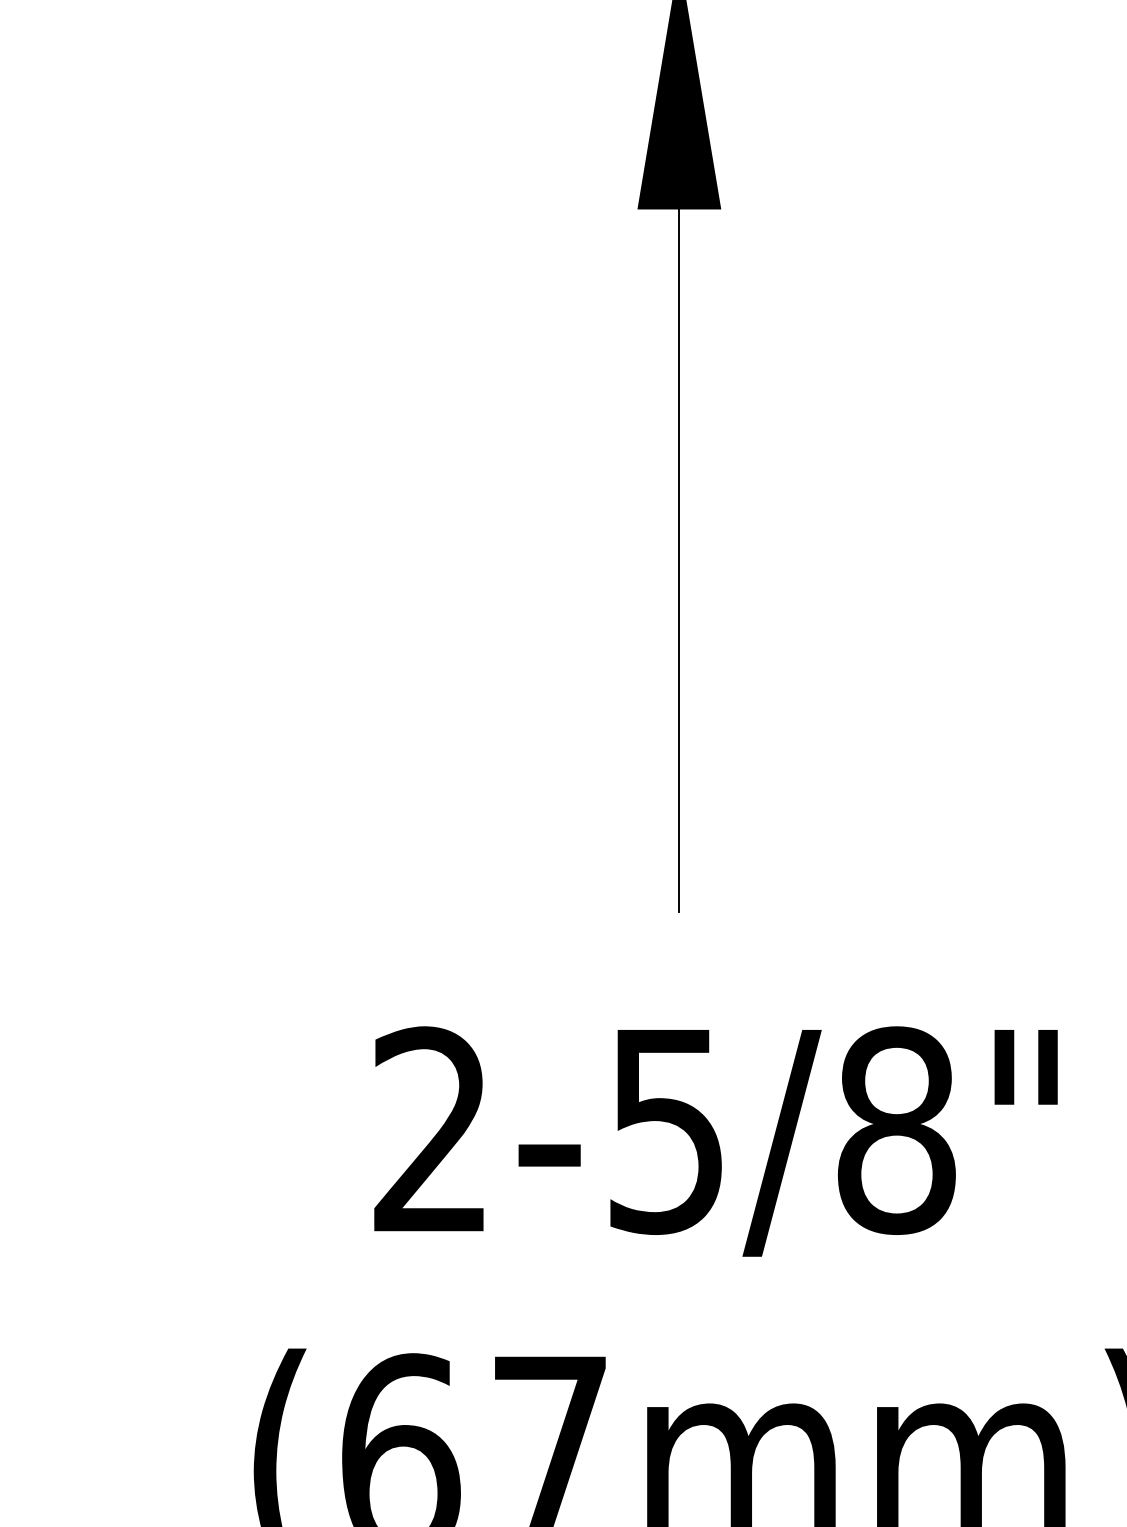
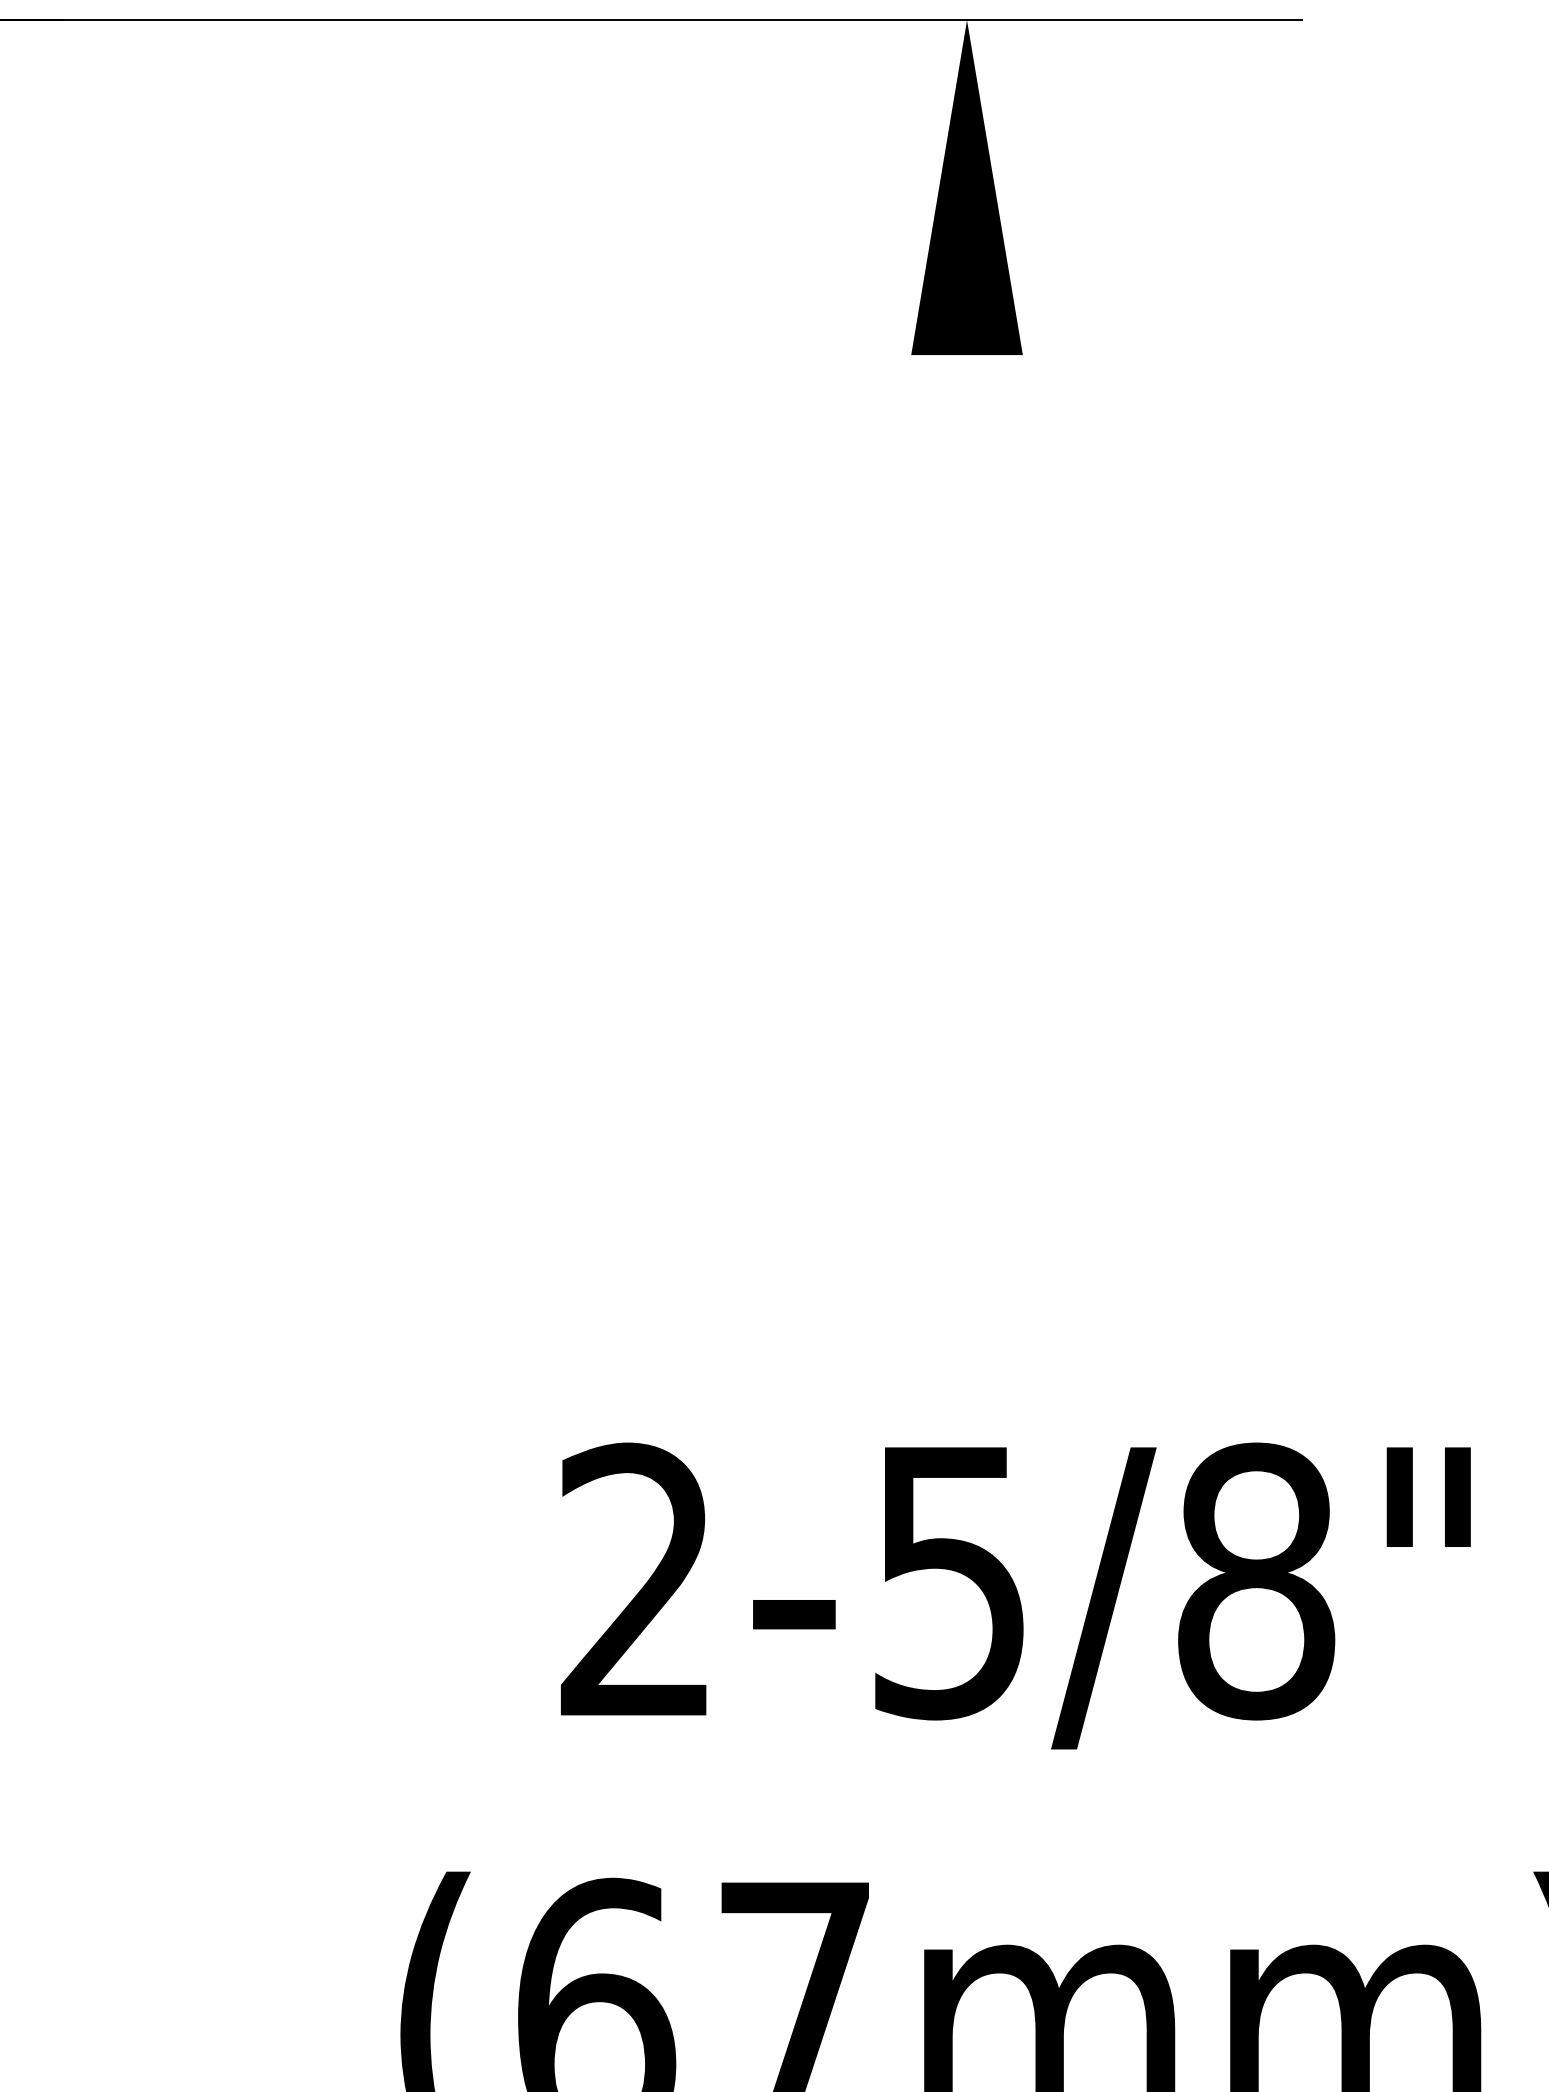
line: (679, 561) -> (967, 823), removed

